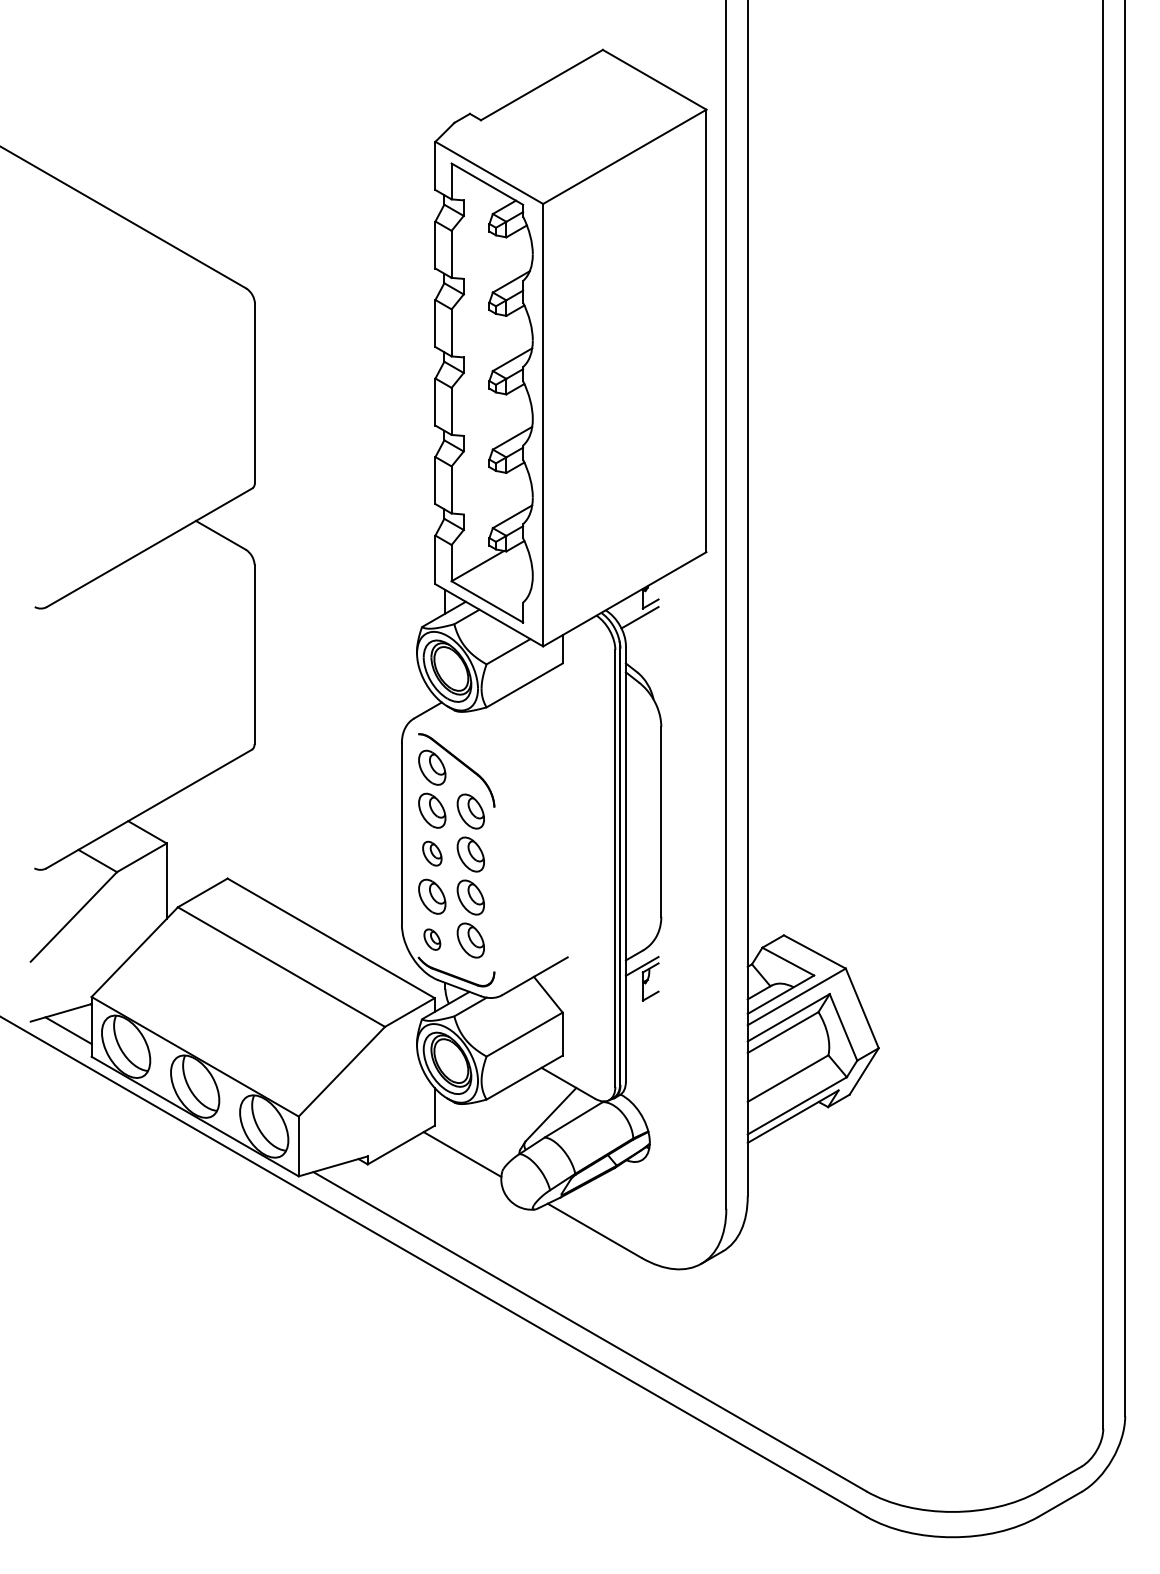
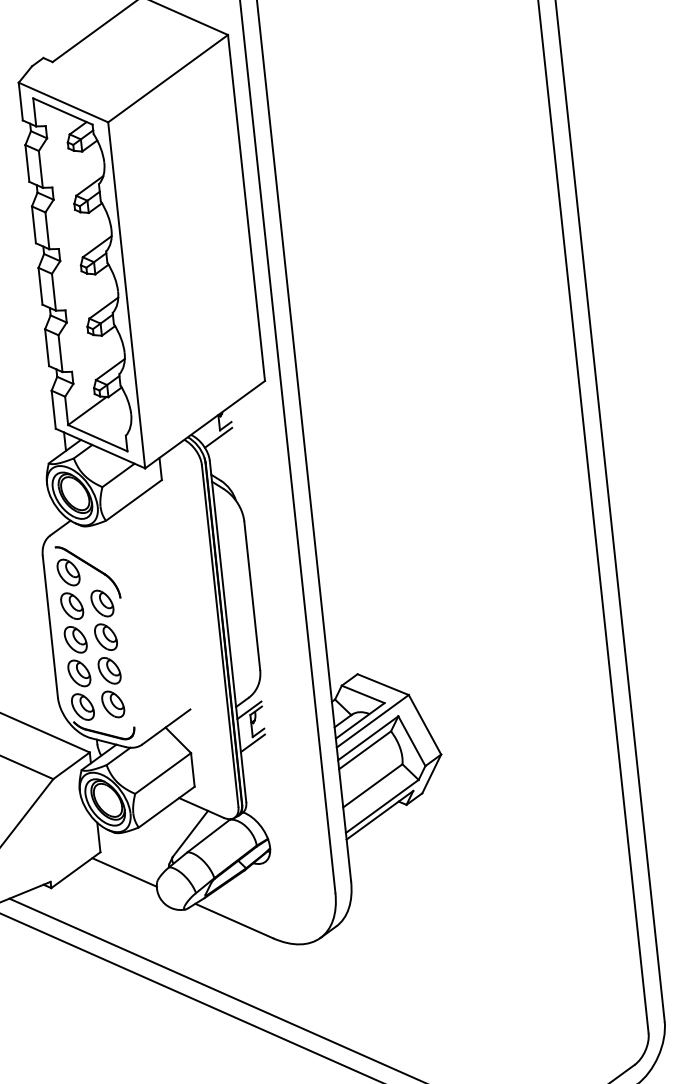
part: (432, 853) -> (75, 639), size x1.43
part: (432, 939) -> (83, 706), size x1.67
line: (641, 1008) -> (252, 743), added

